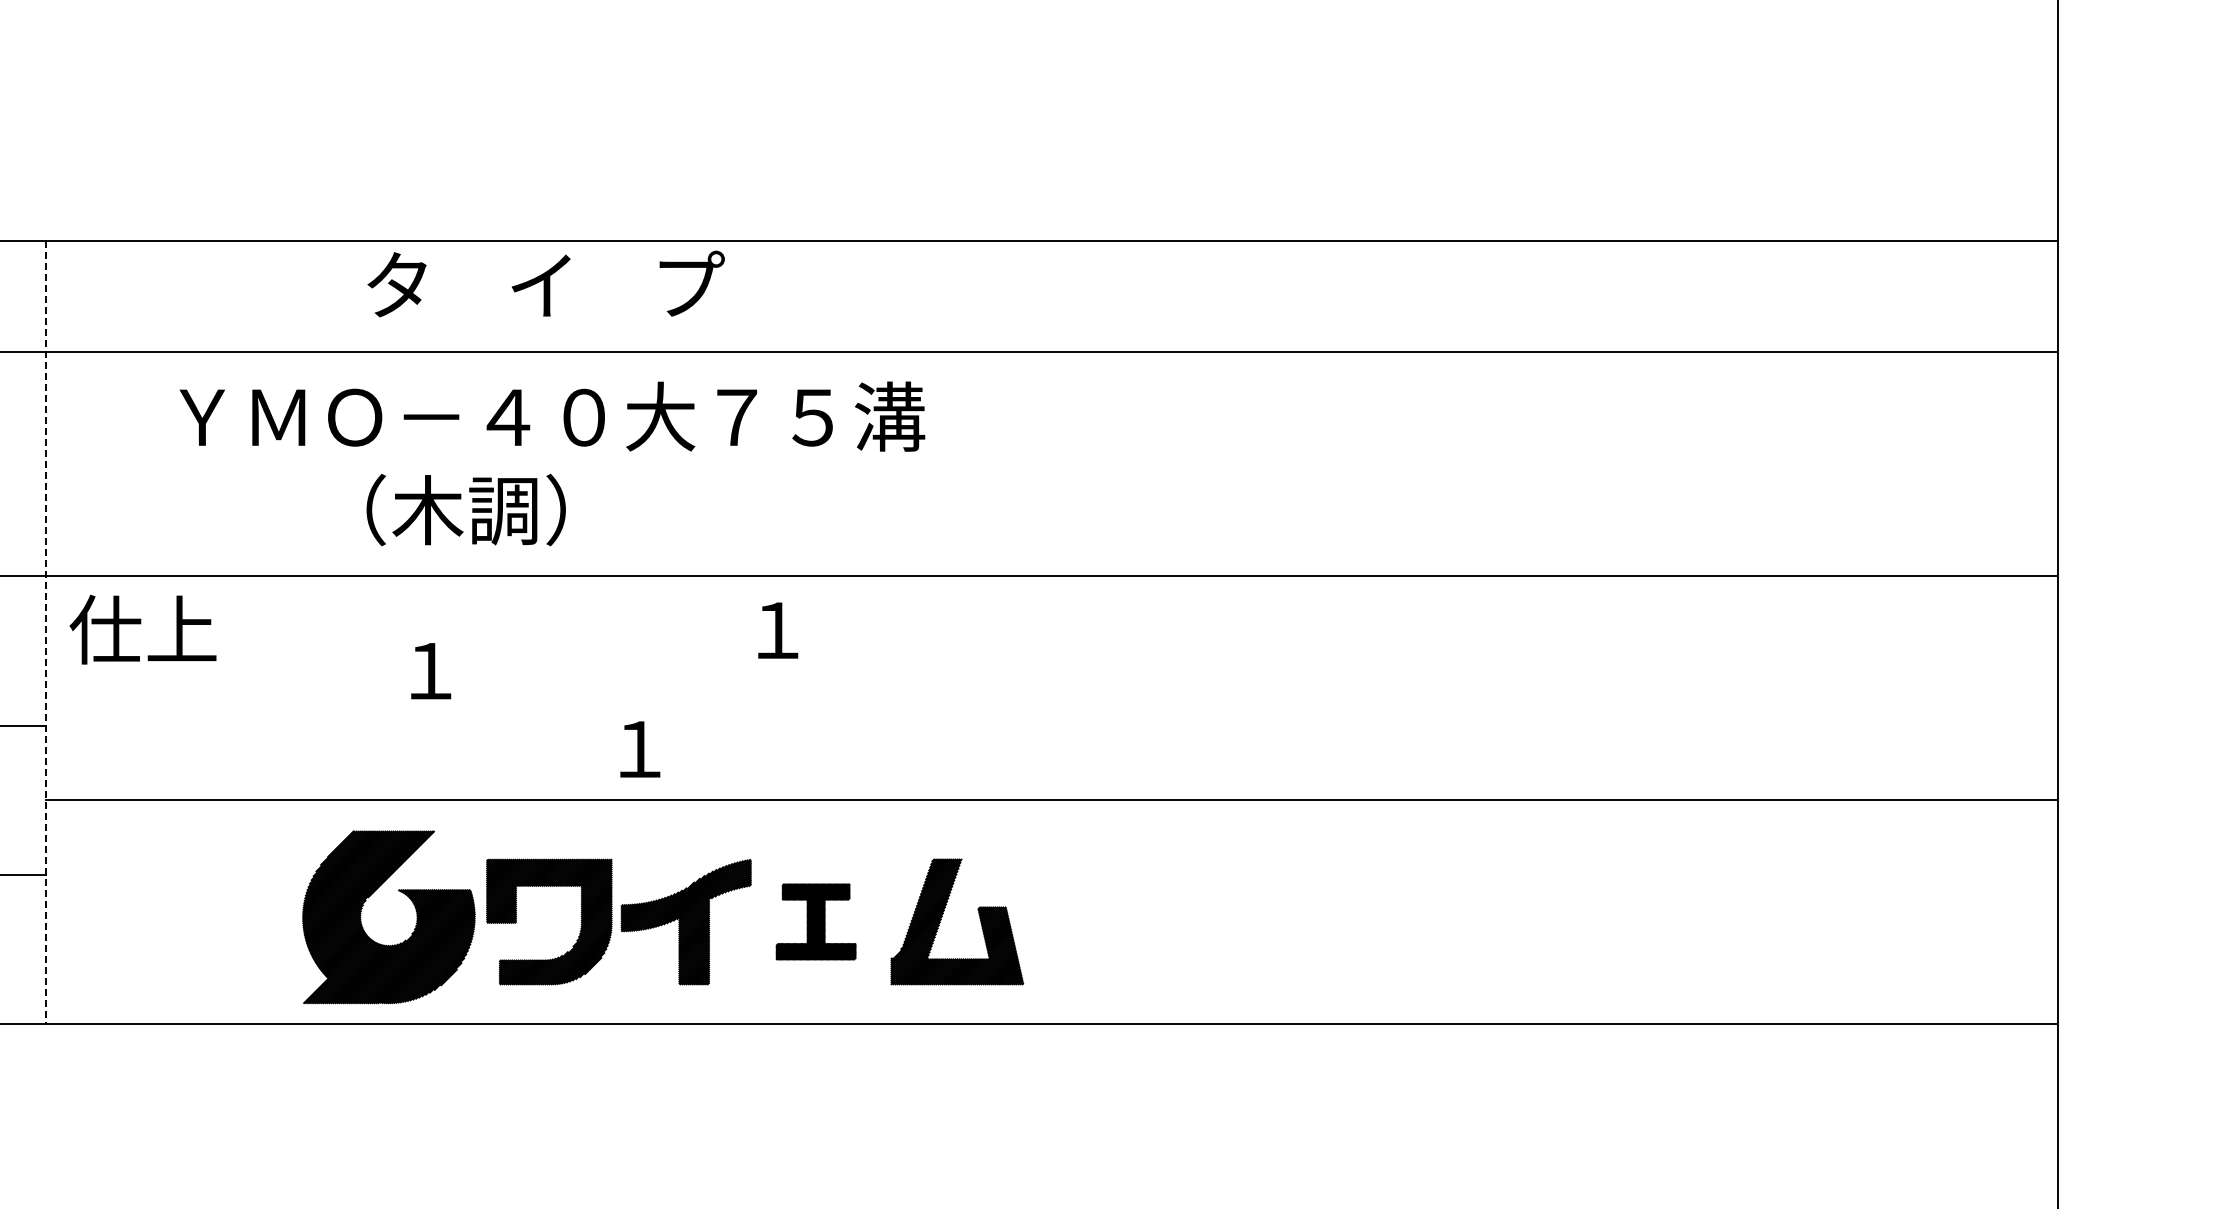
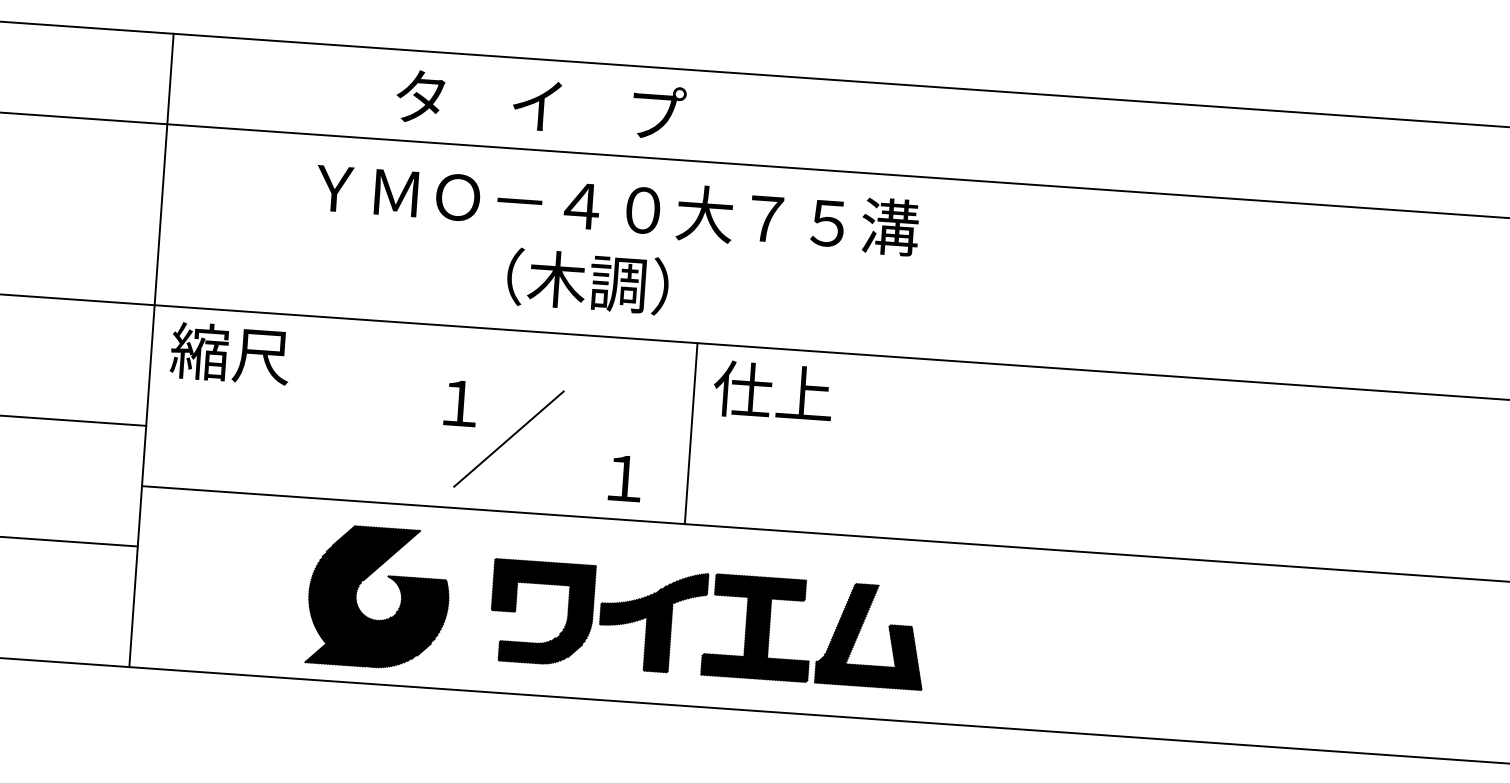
text: (545, 283) -> (540, 104), moved
text: (552, 416) -> (617, 207), moved
text: (465, 510) -> (587, 281), moved
text: (142, 629) -> (229, 353), 仕上 -> 縮尺
text: (814, 629) -> (772, 391), １ -> 仕上
line: (45, 632) -> (151, 350), dashed -> solid
line: (717, 688) -> (691, 433), added
line: (493, 710) -> (508, 438), added
part: (815, 921) -> (757, 627), size x1.67
part: (362, 924) -> (357, 601), moved

